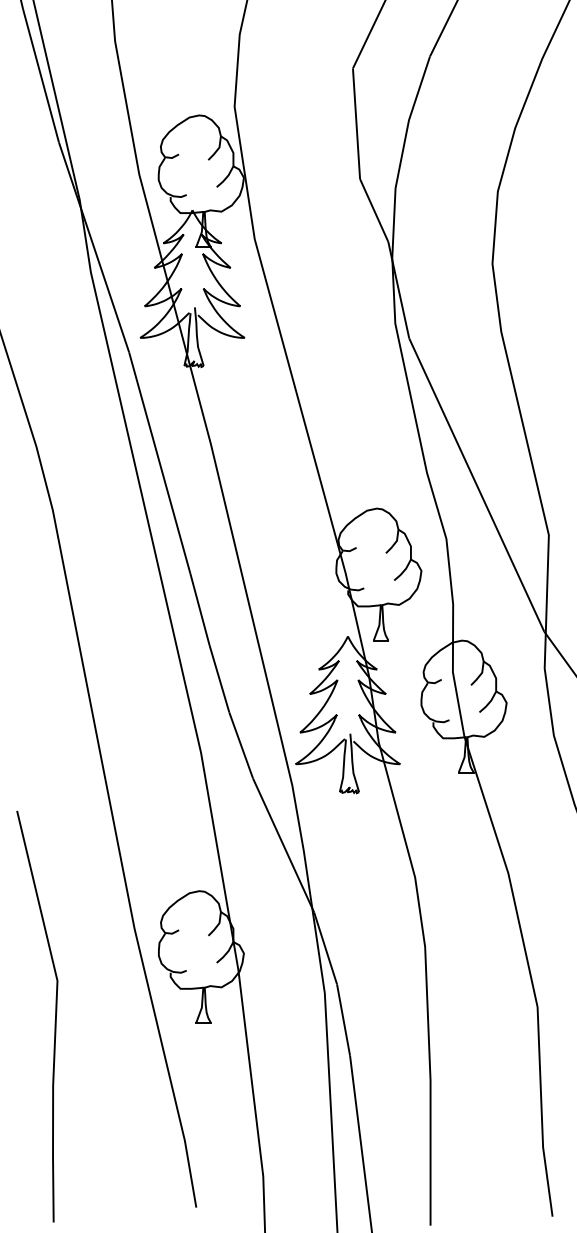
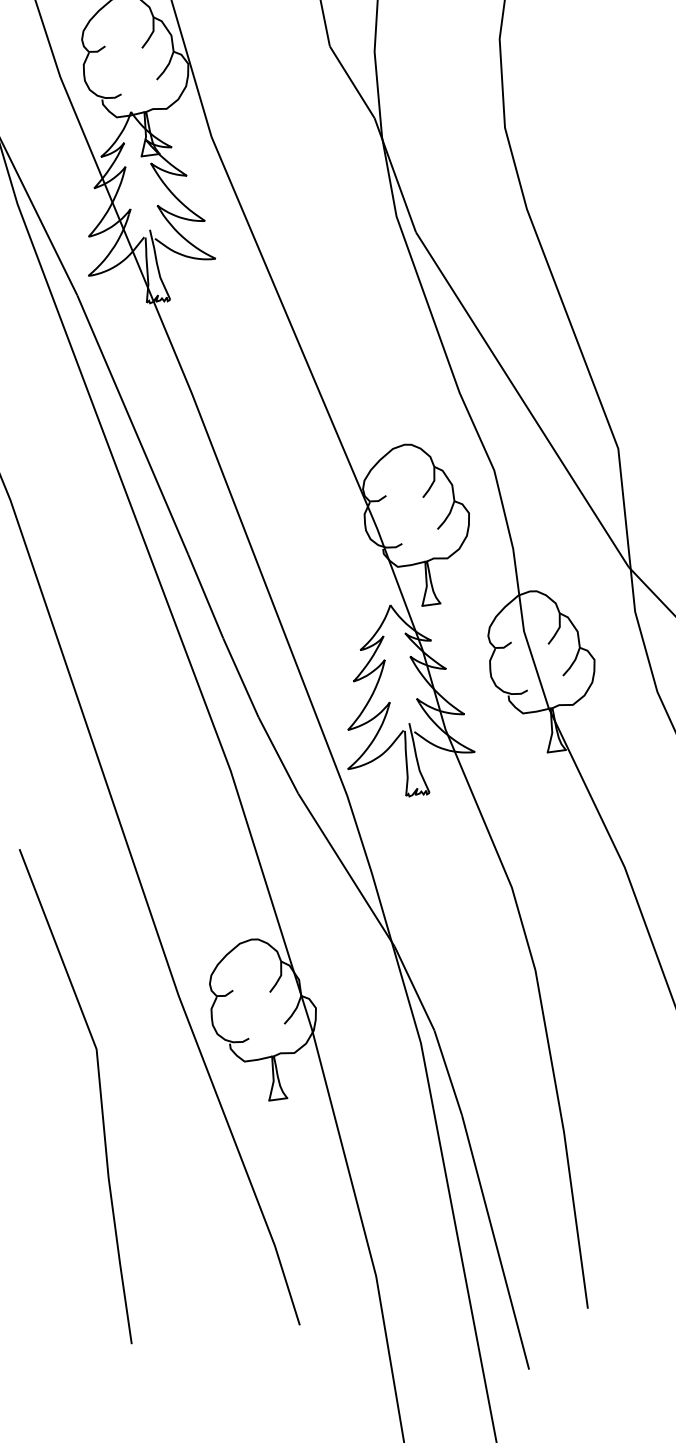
line: (54, 1021) -> (99, 1099), moved

